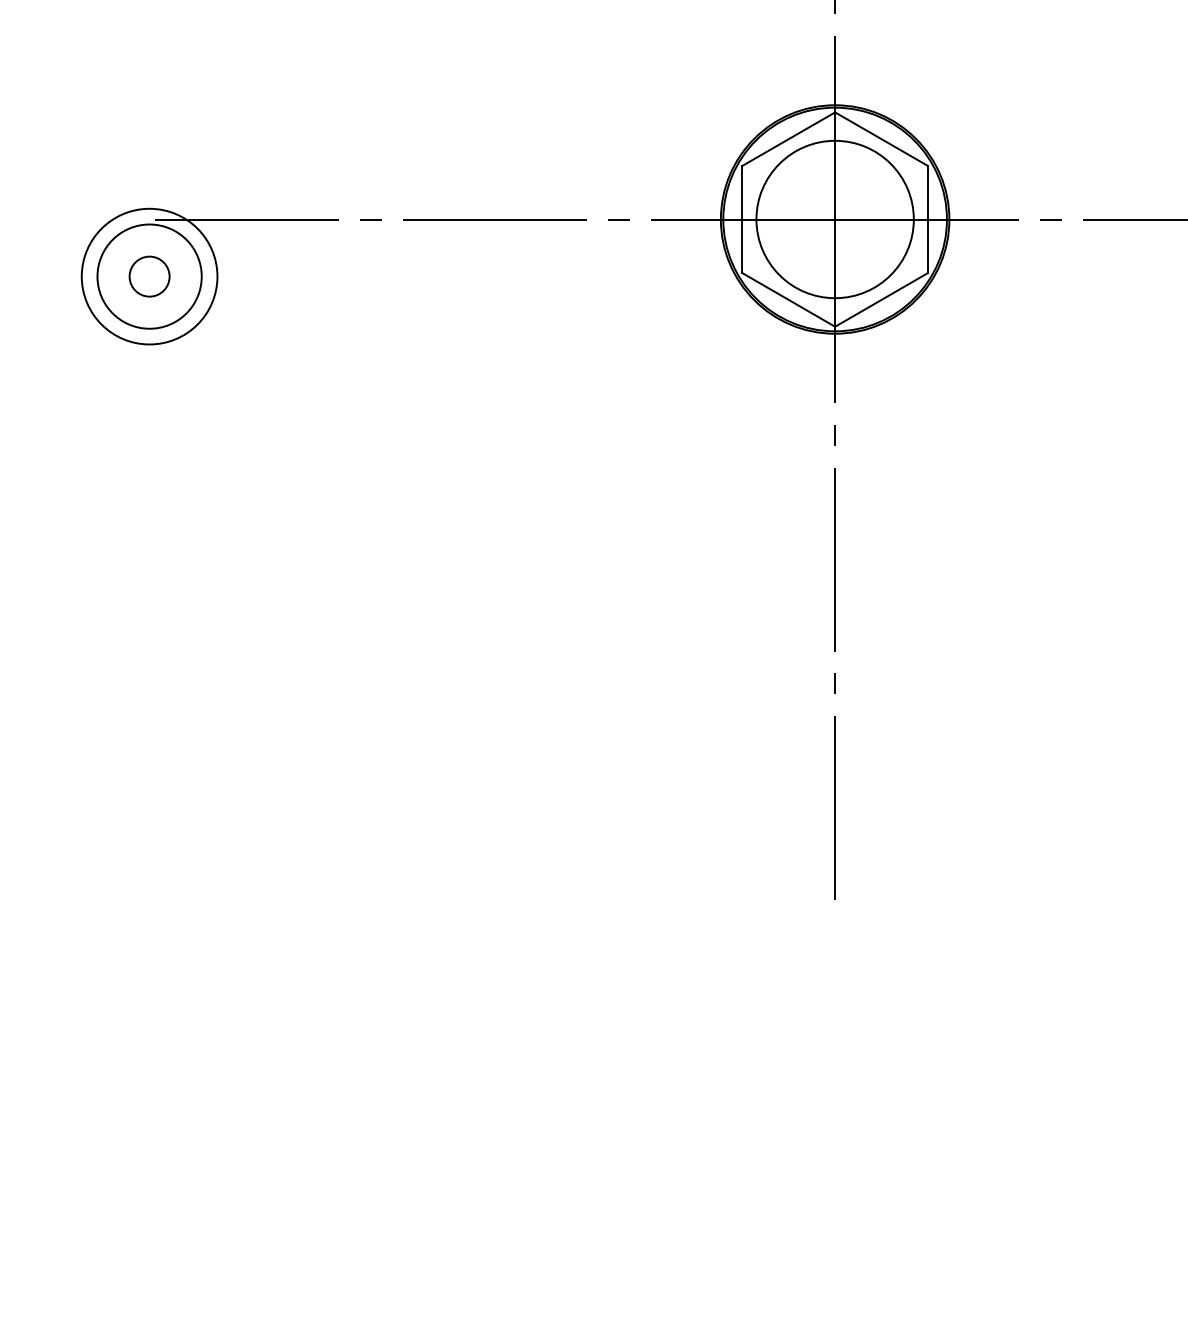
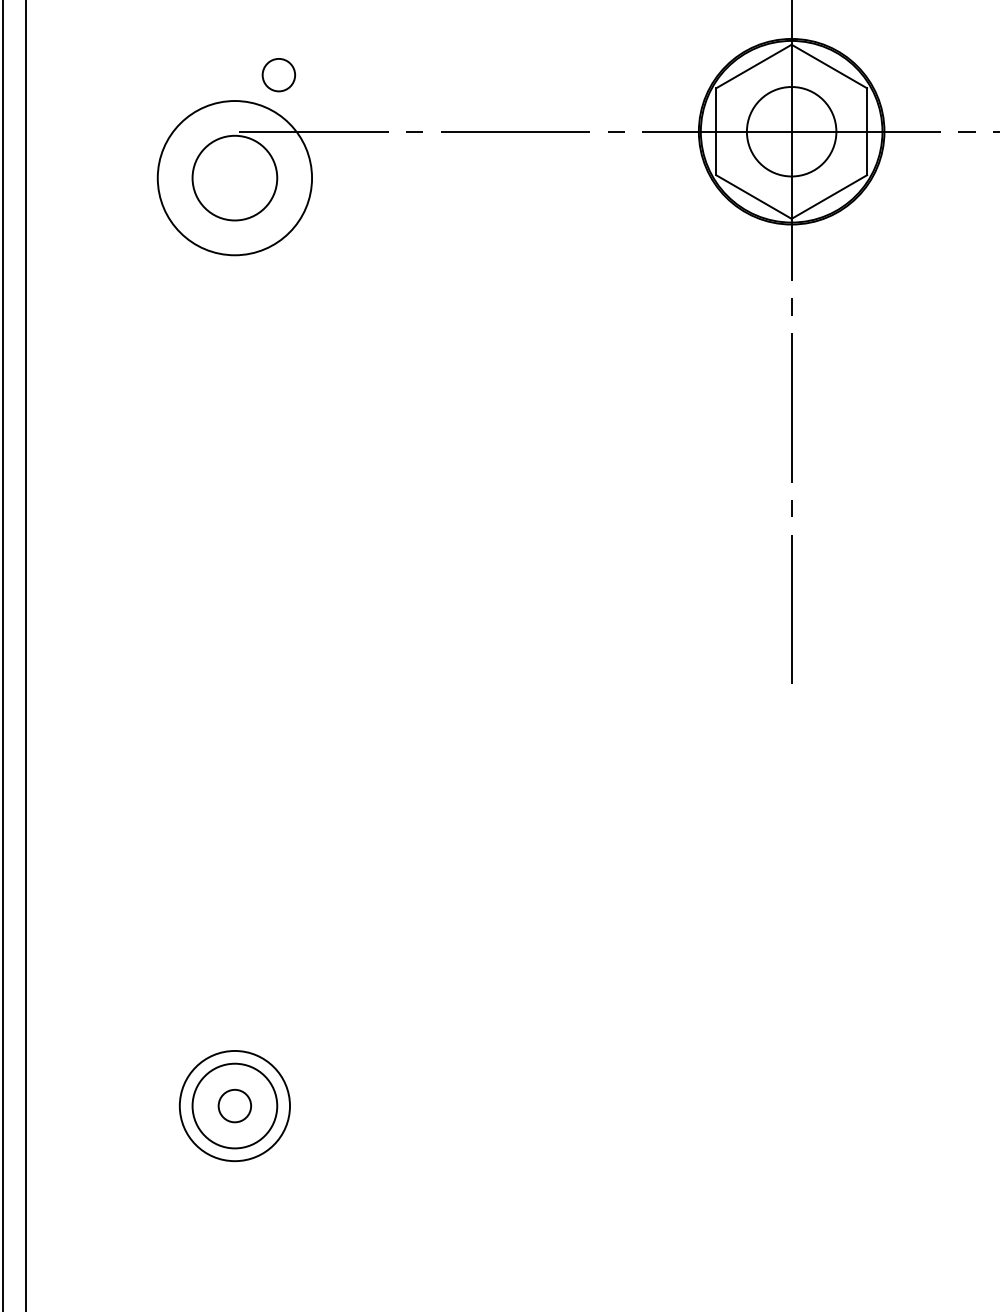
circle: (834, 219) -> (791, 131), size x0.7
circle: (149, 277) -> (234, 178), size x1.4
circle: (149, 277) -> (278, 75), moved

